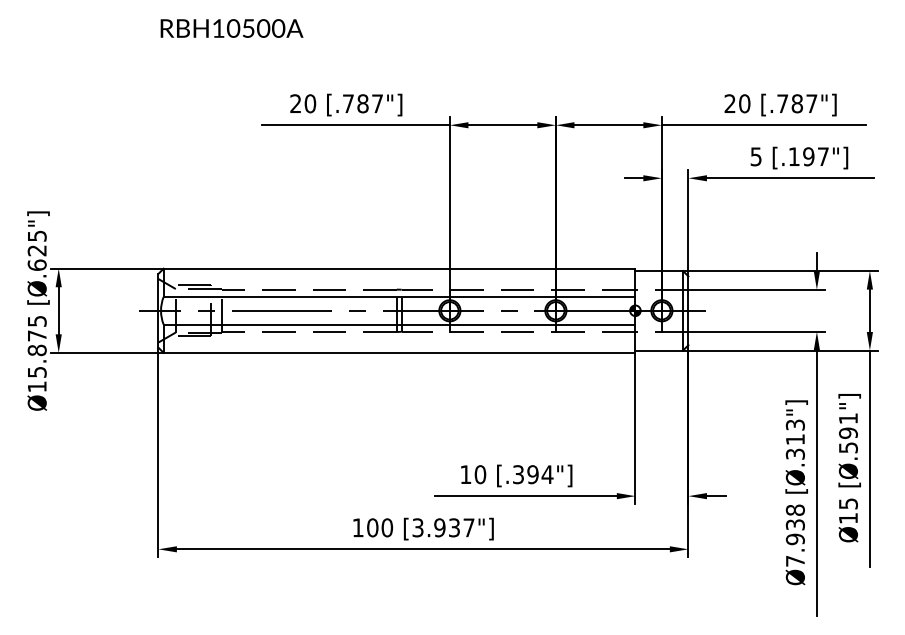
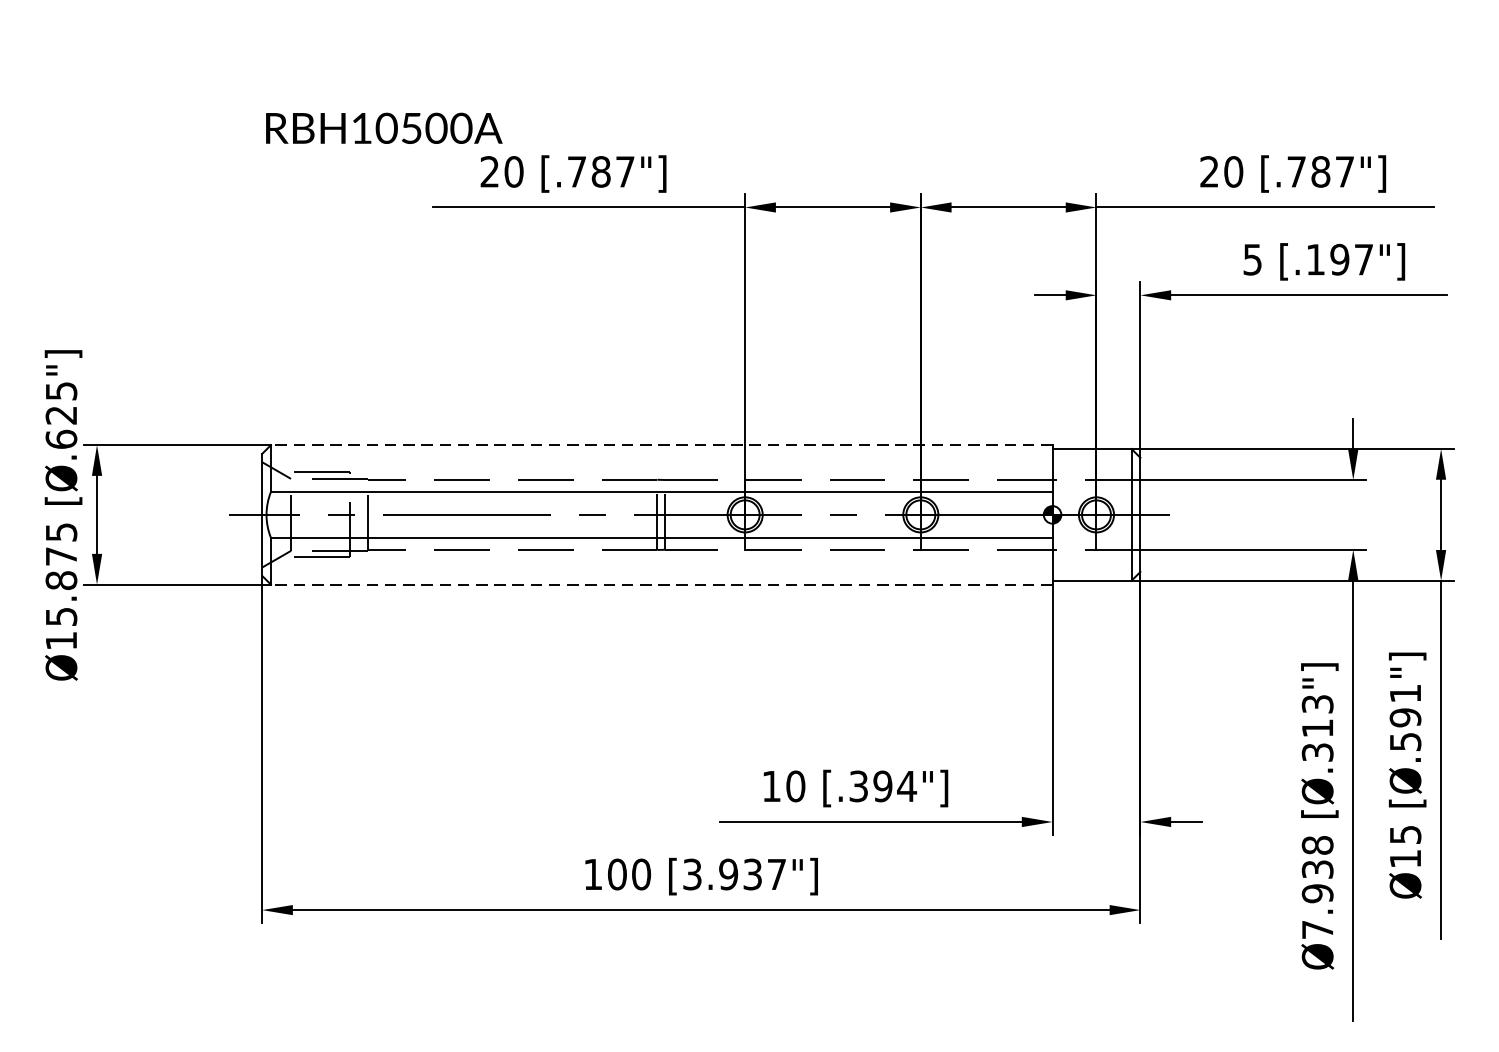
text: (231, 28) -> (383, 128), moved
line: (399, 268) -> (661, 444), solid -> dashed
line: (399, 352) -> (661, 583), solid -> dashed

